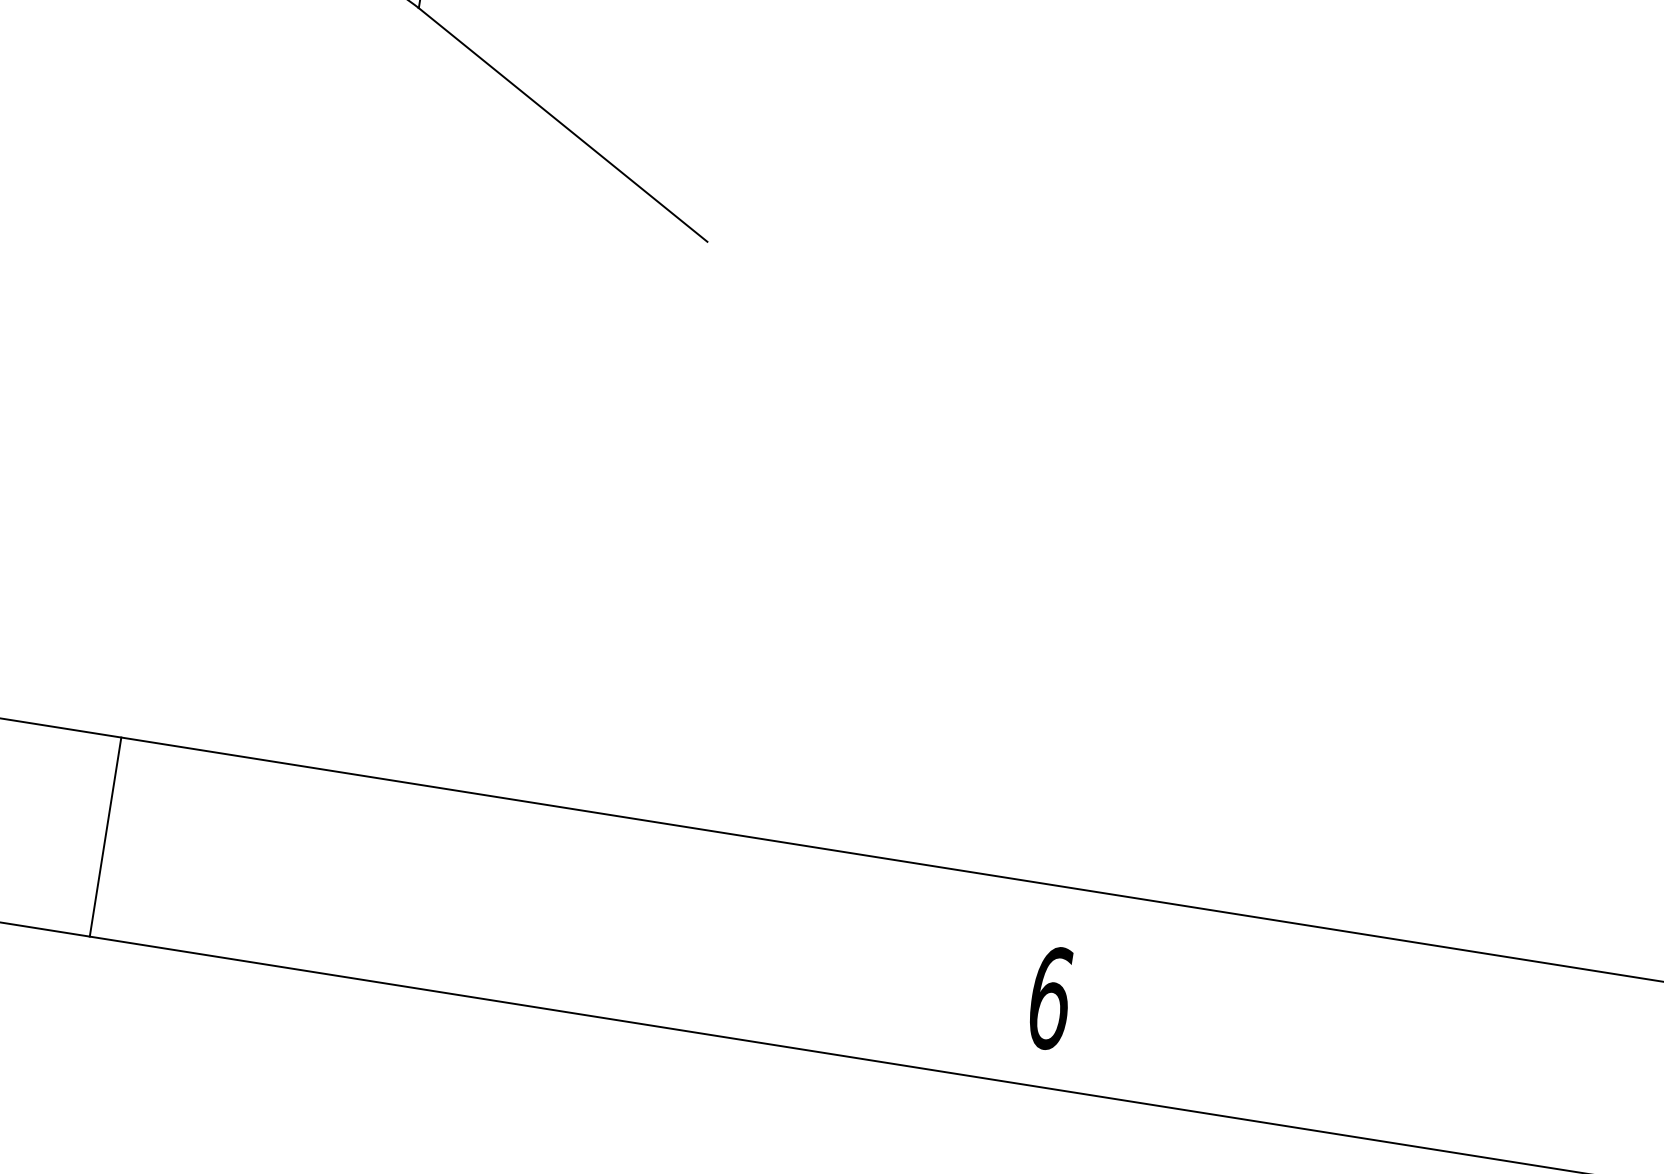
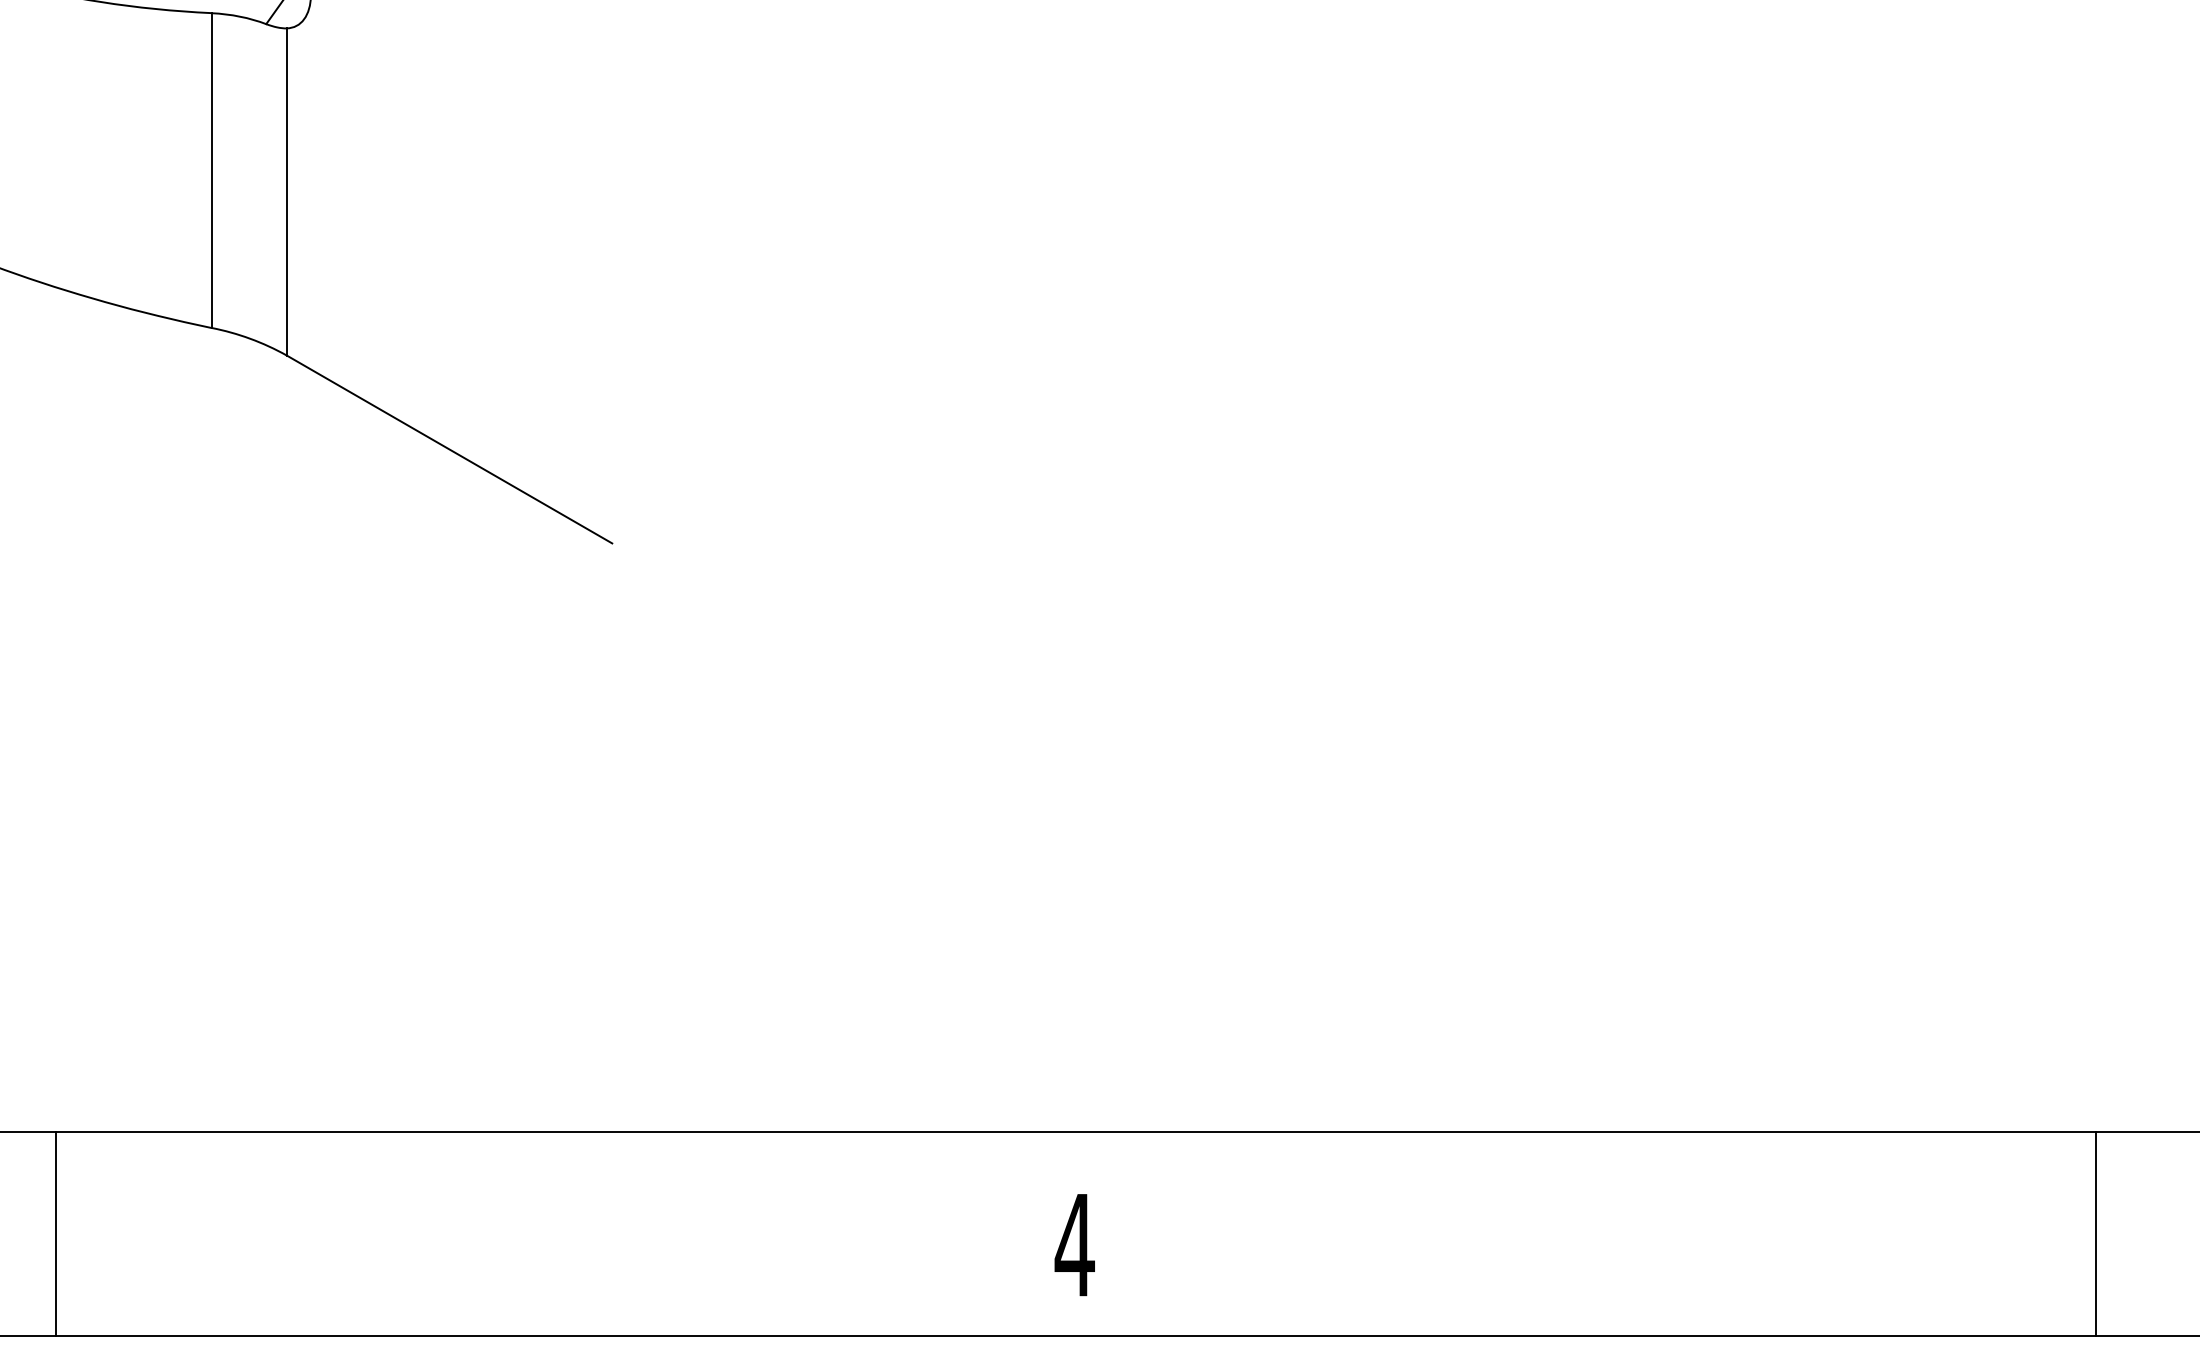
line: (105, 836) -> (55, 1233), moved
text: (1050, 997) -> (1074, 1244), 6 -> 4

